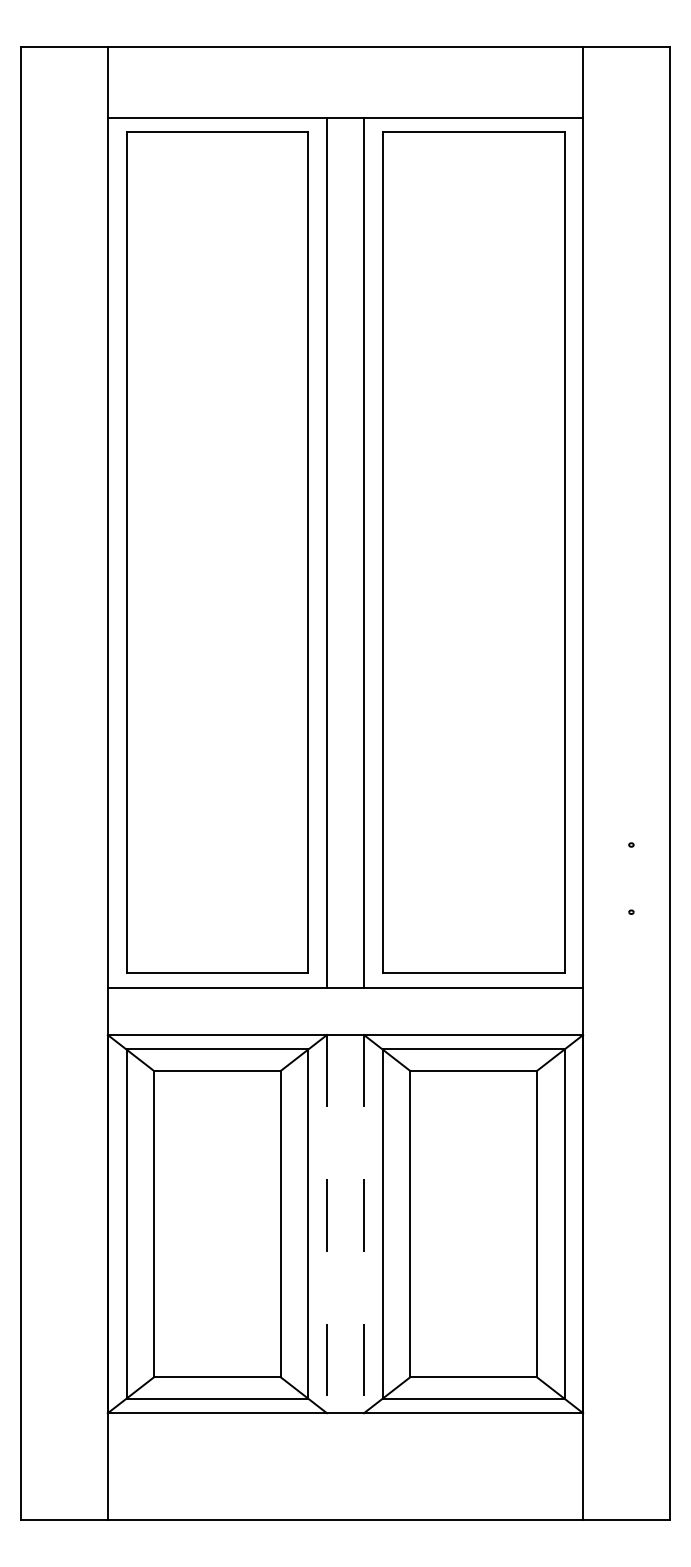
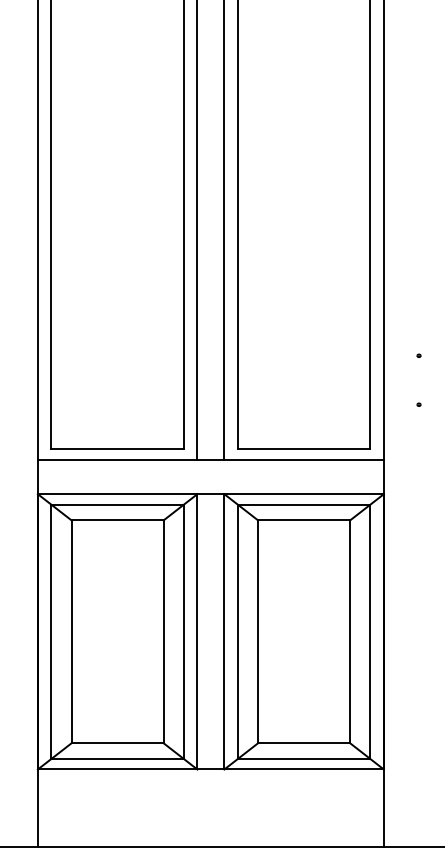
line: (326, 1224) -> (197, 632), dashed -> solid
line: (364, 1224) -> (224, 632), dashed -> solid

